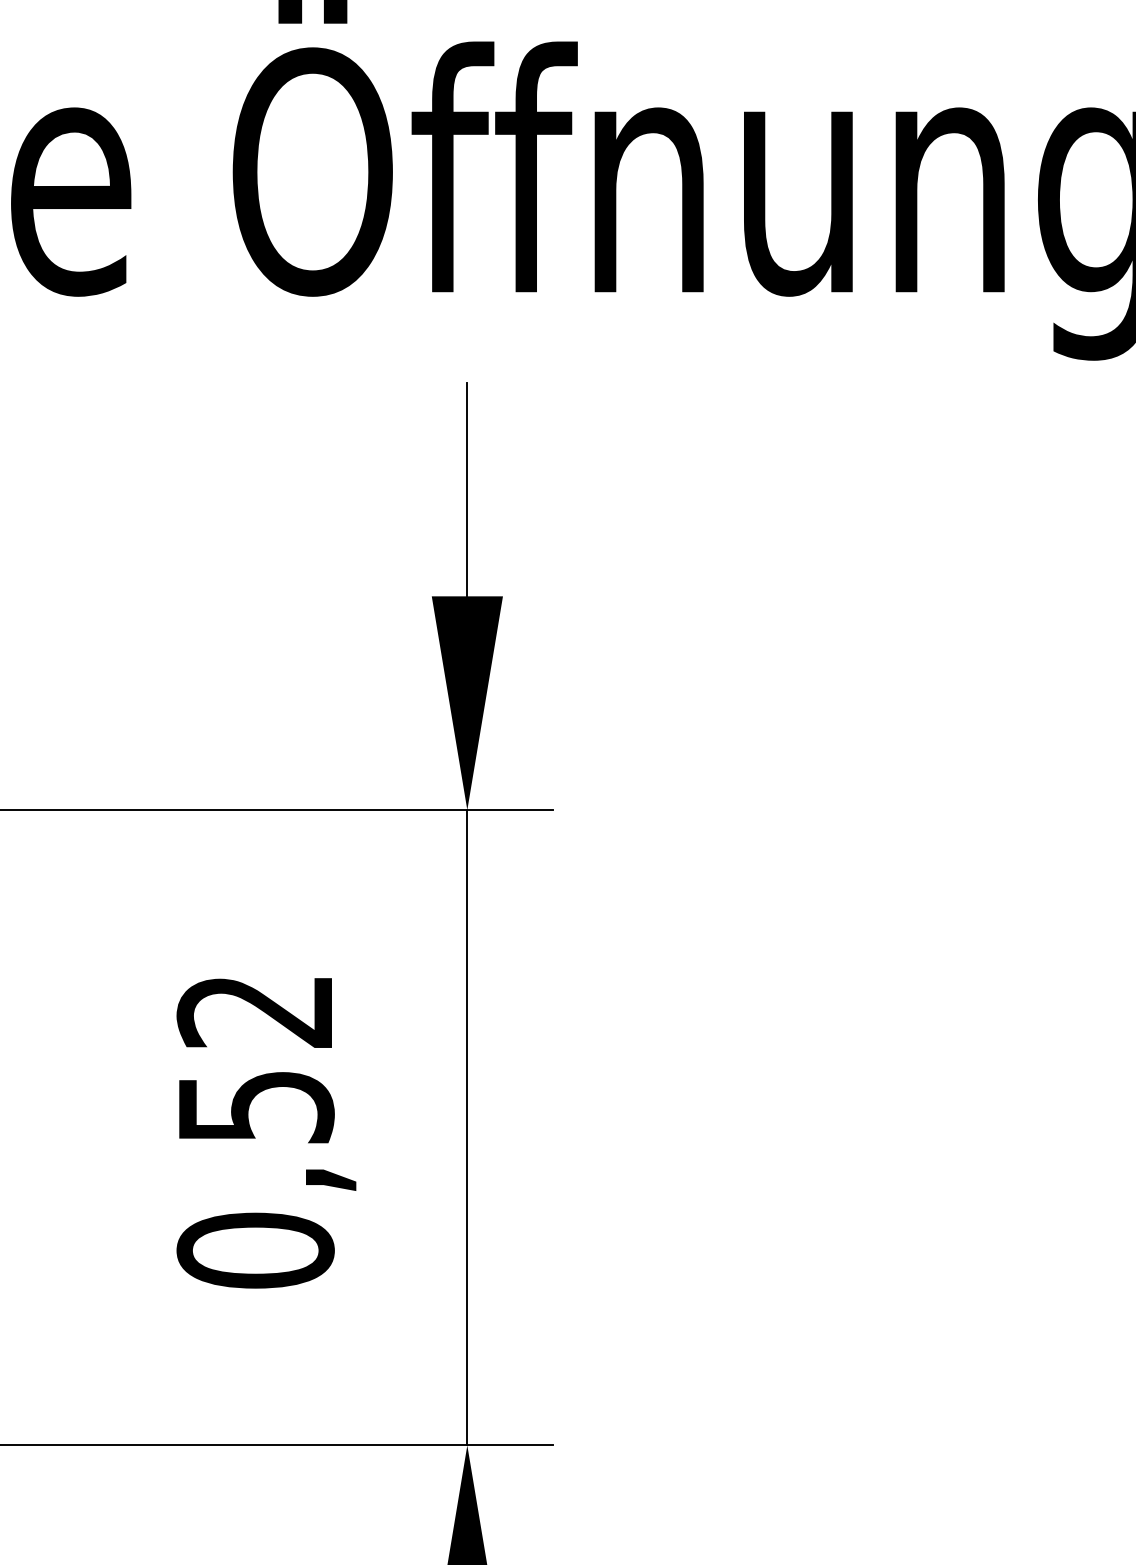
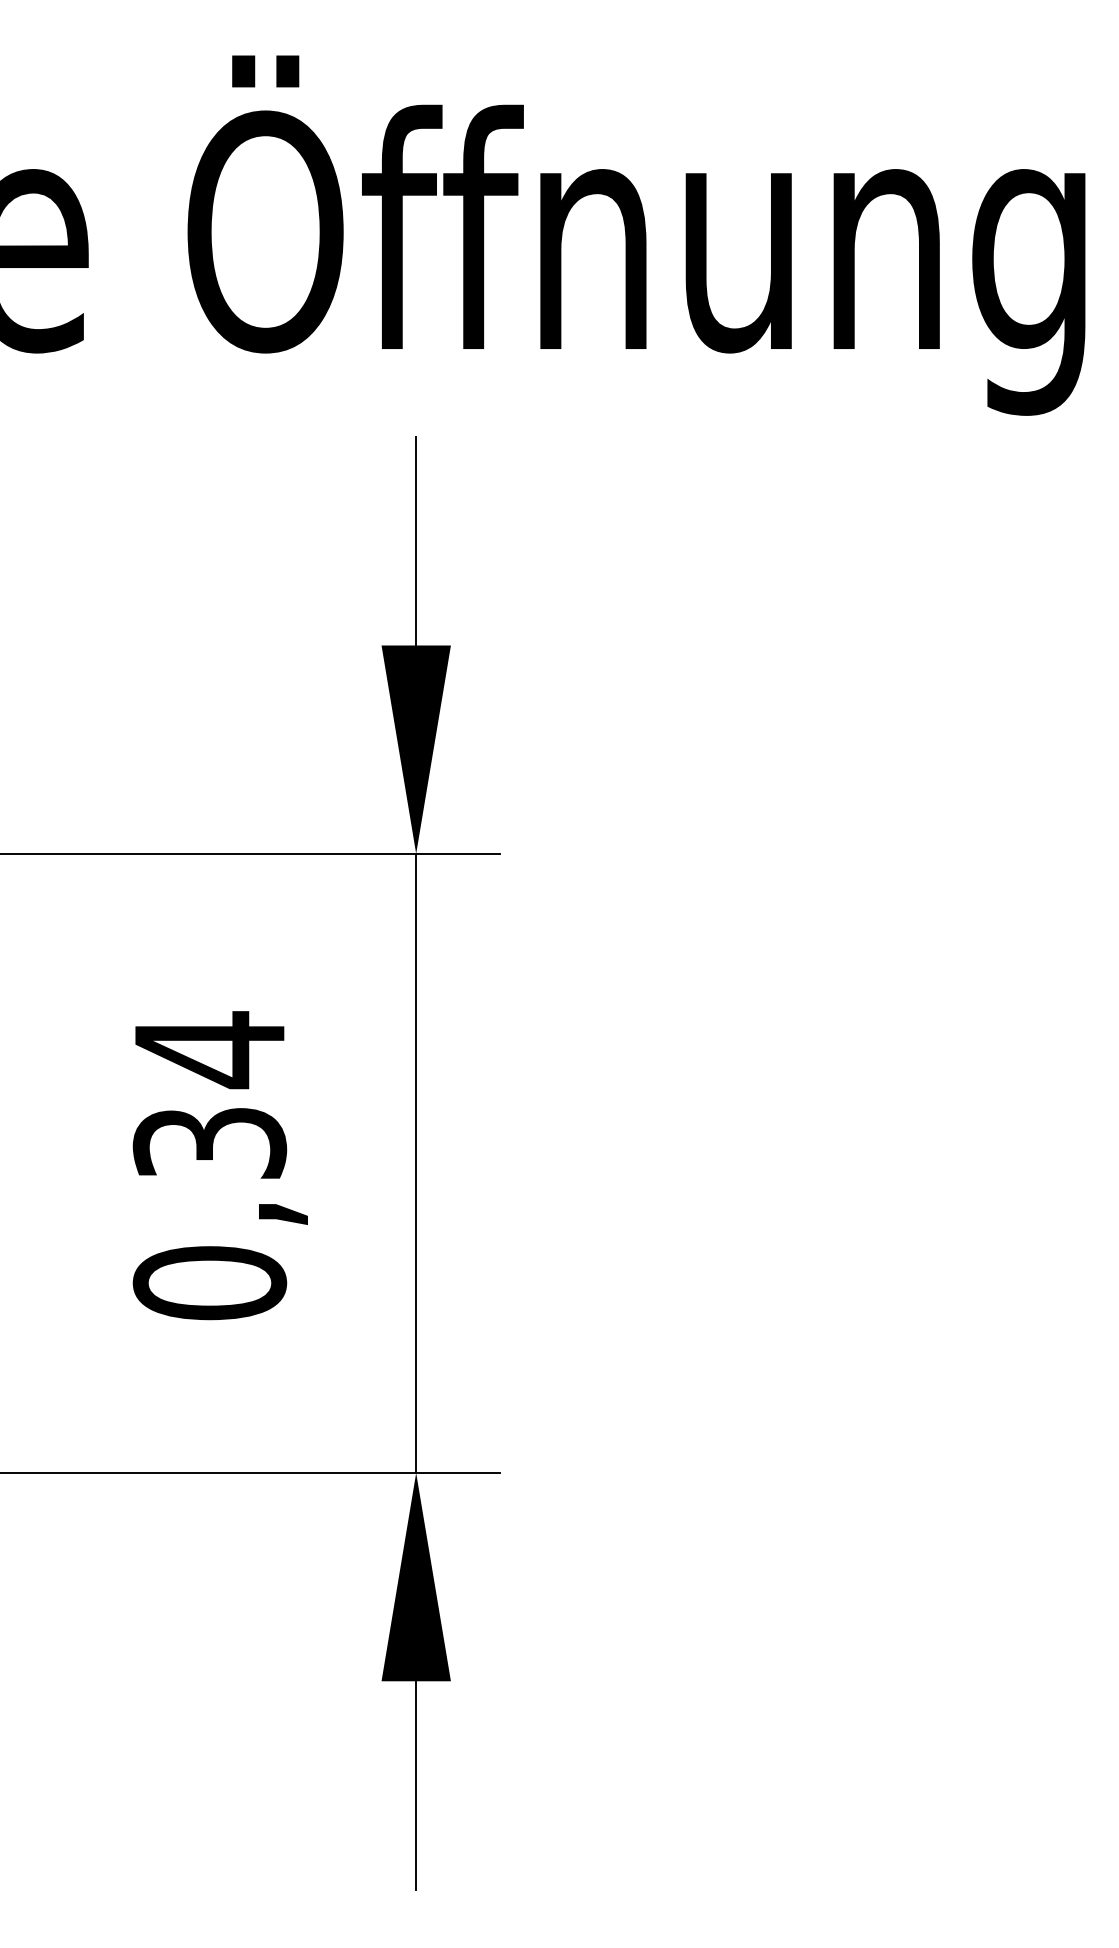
text: (255, 1057) -> (209, 1094), 0,52 -> 0,34

